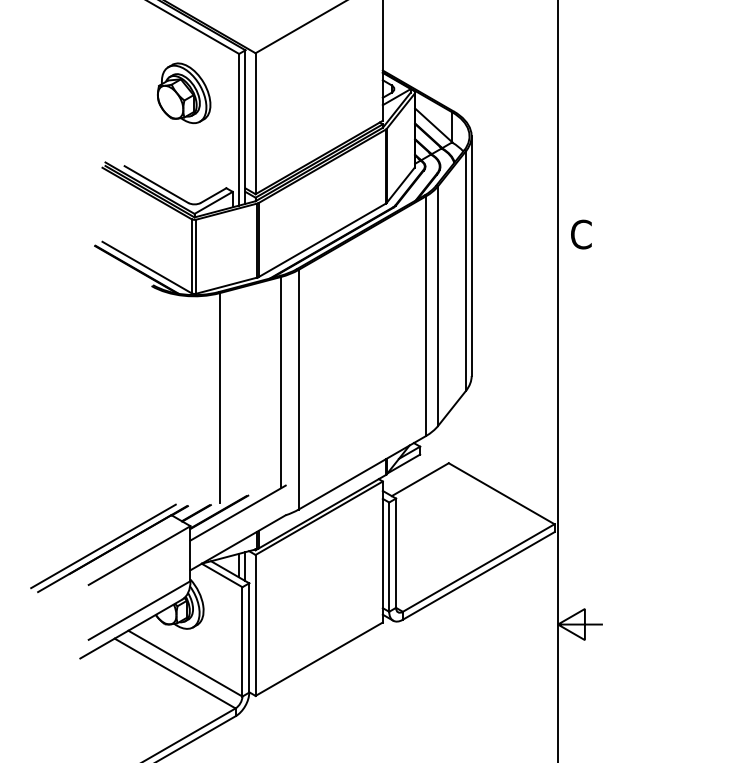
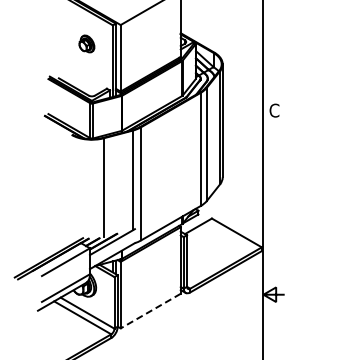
part: (183, 92) -> (86, 43), size x0.6
line: (318, 660) -> (150, 311), solid -> dashed

